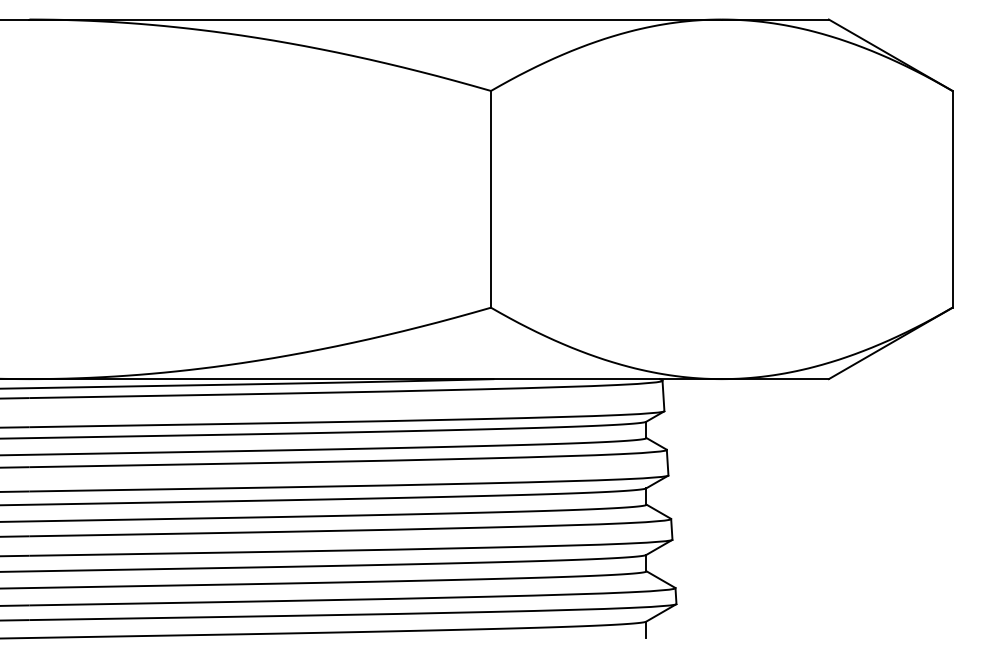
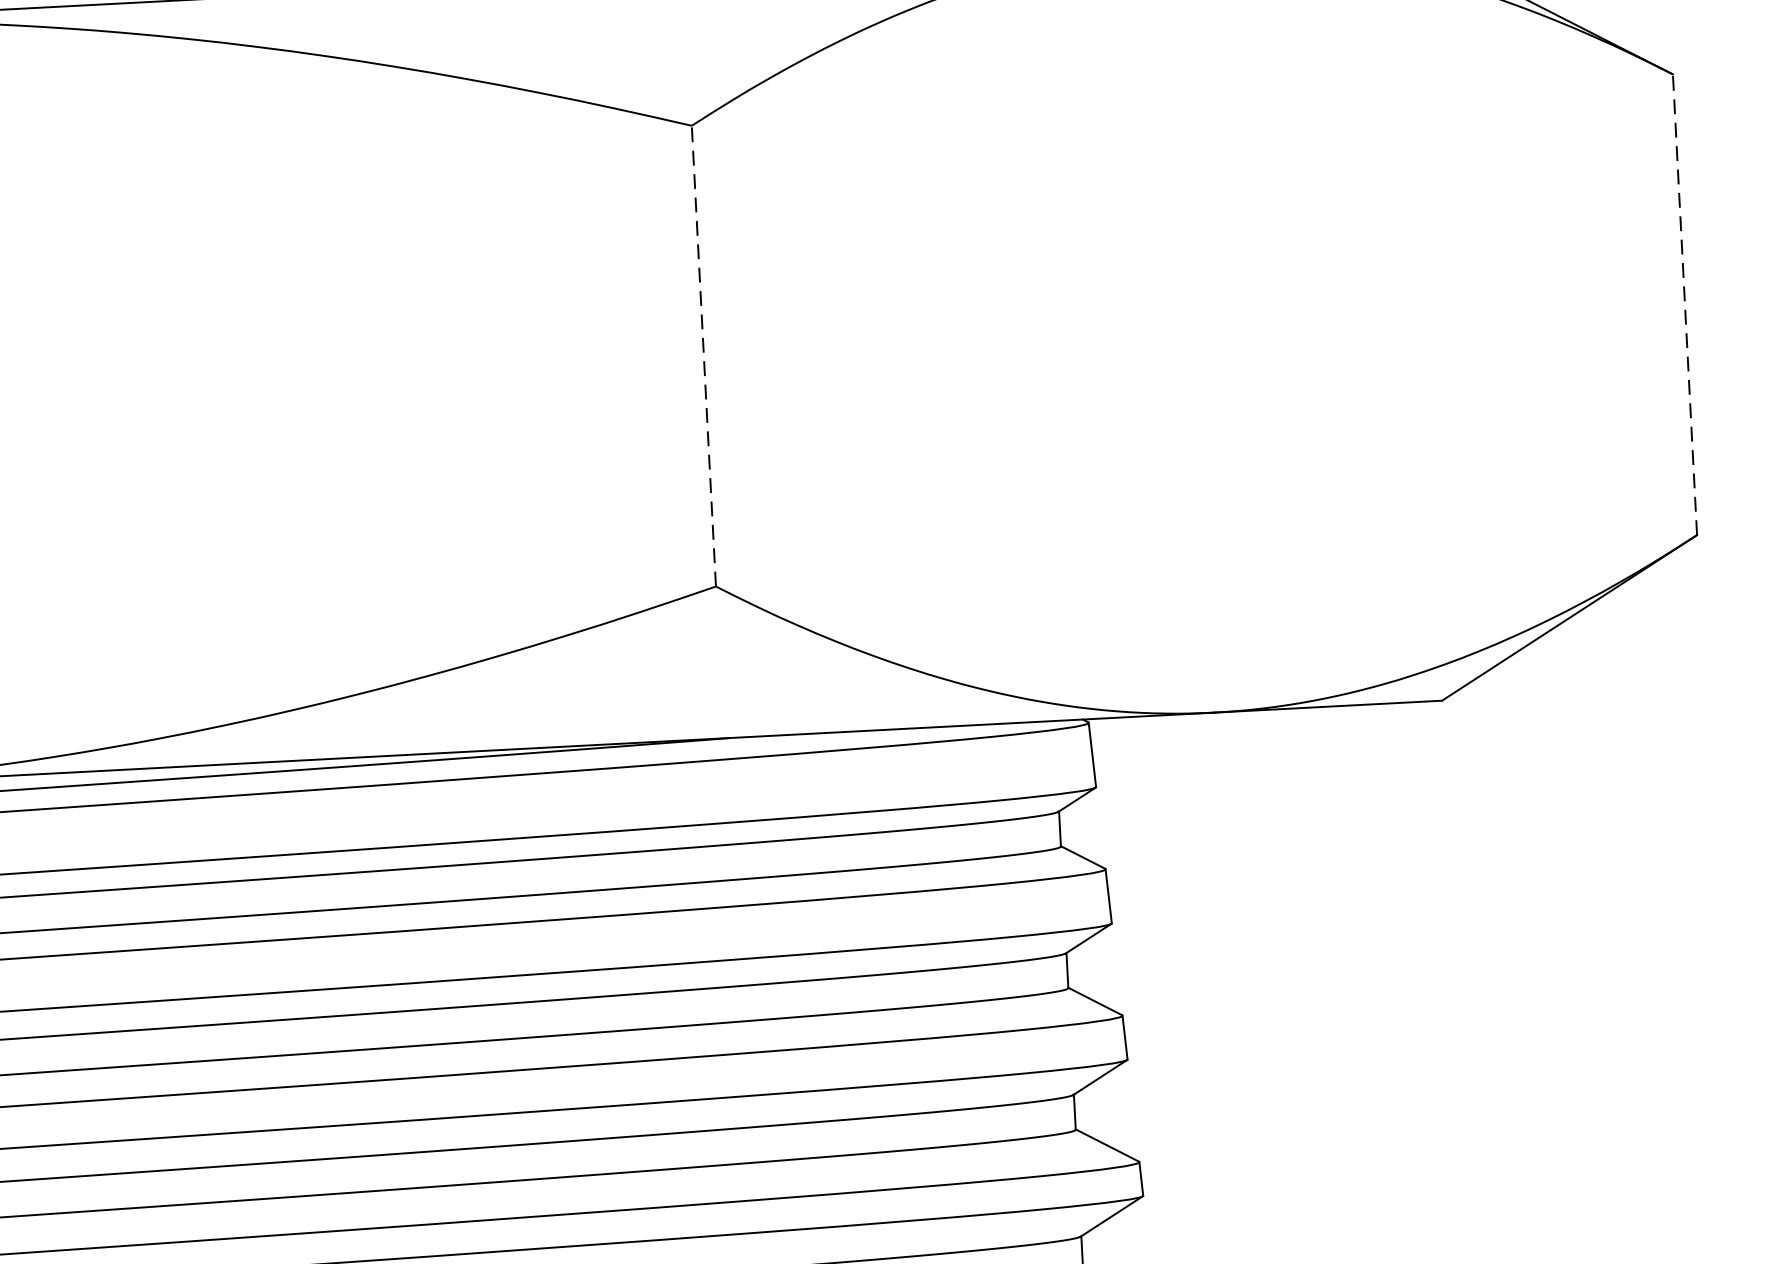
line: (491, 198) -> (704, 354), solid -> dashed
line: (952, 198) -> (1684, 302), solid -> dashed

